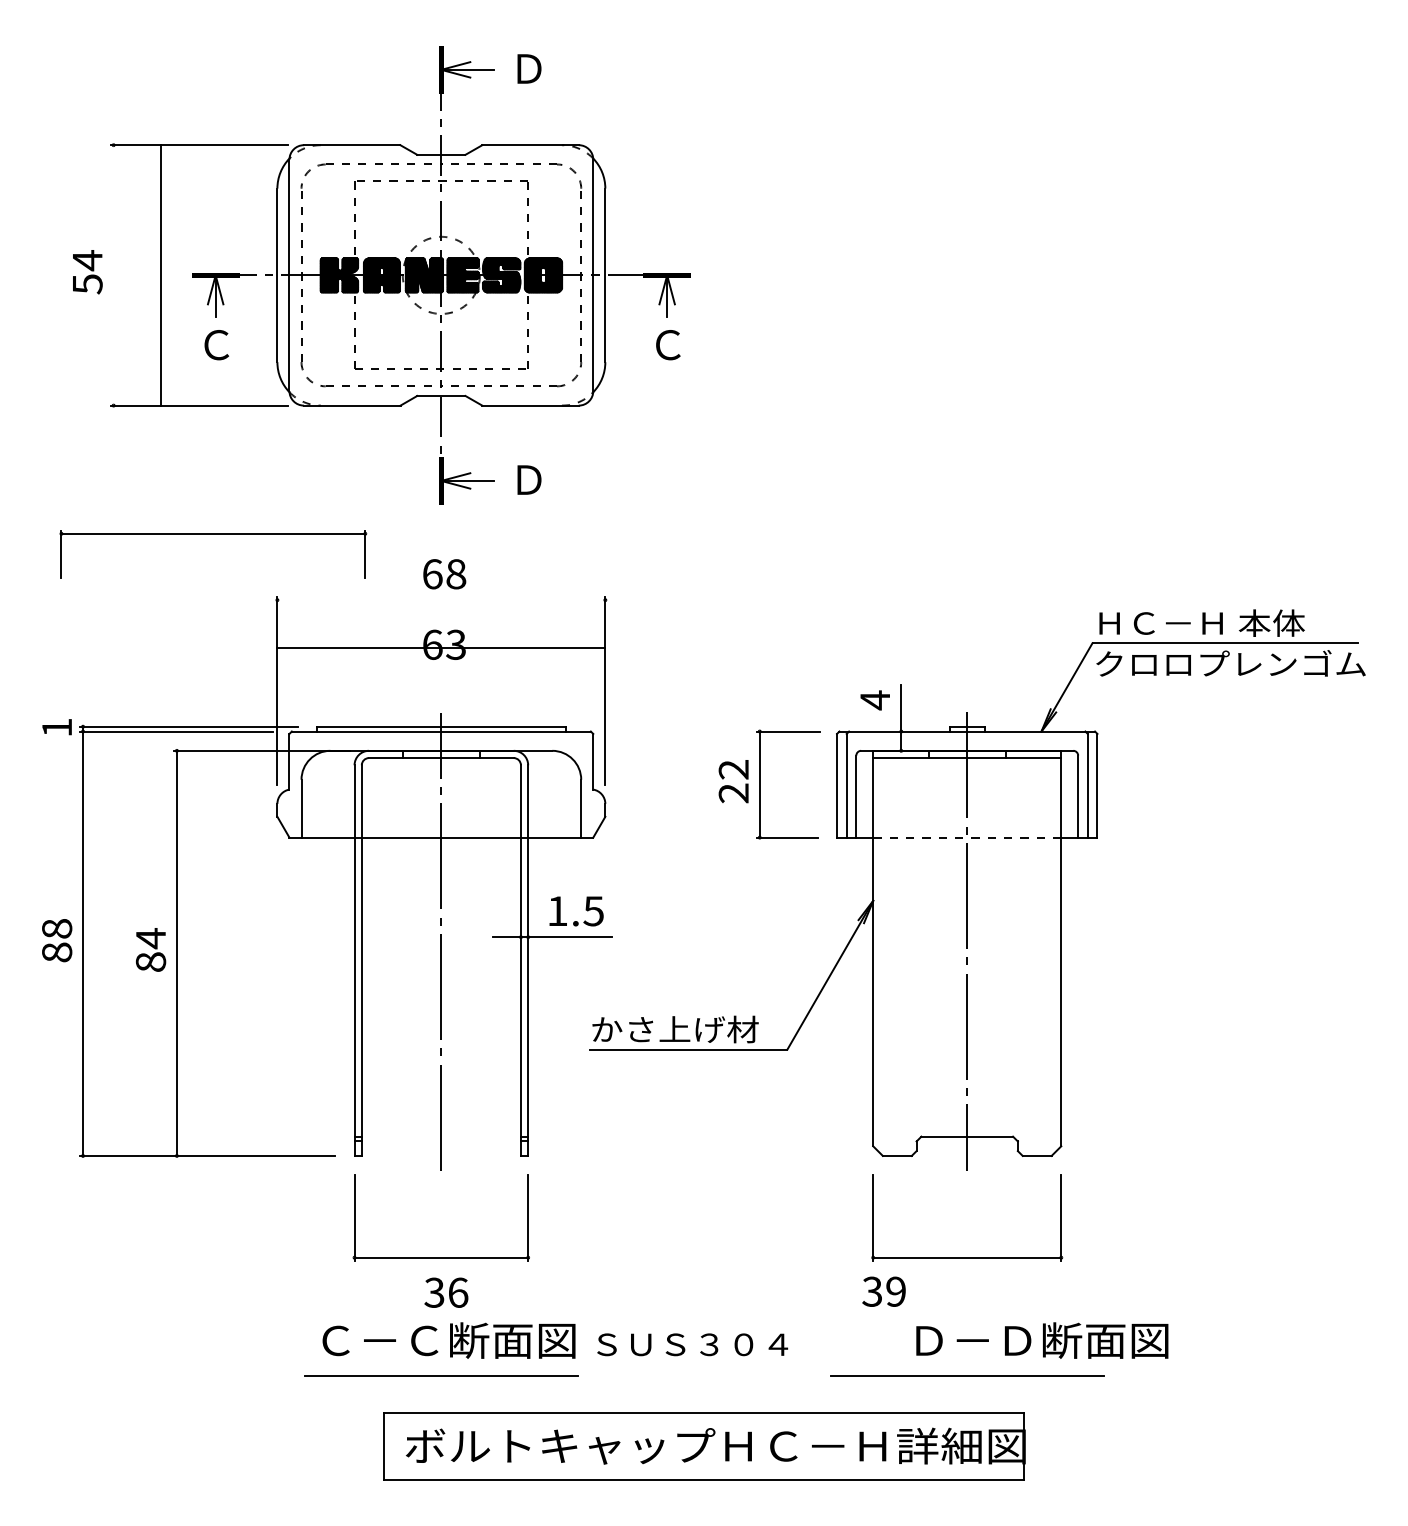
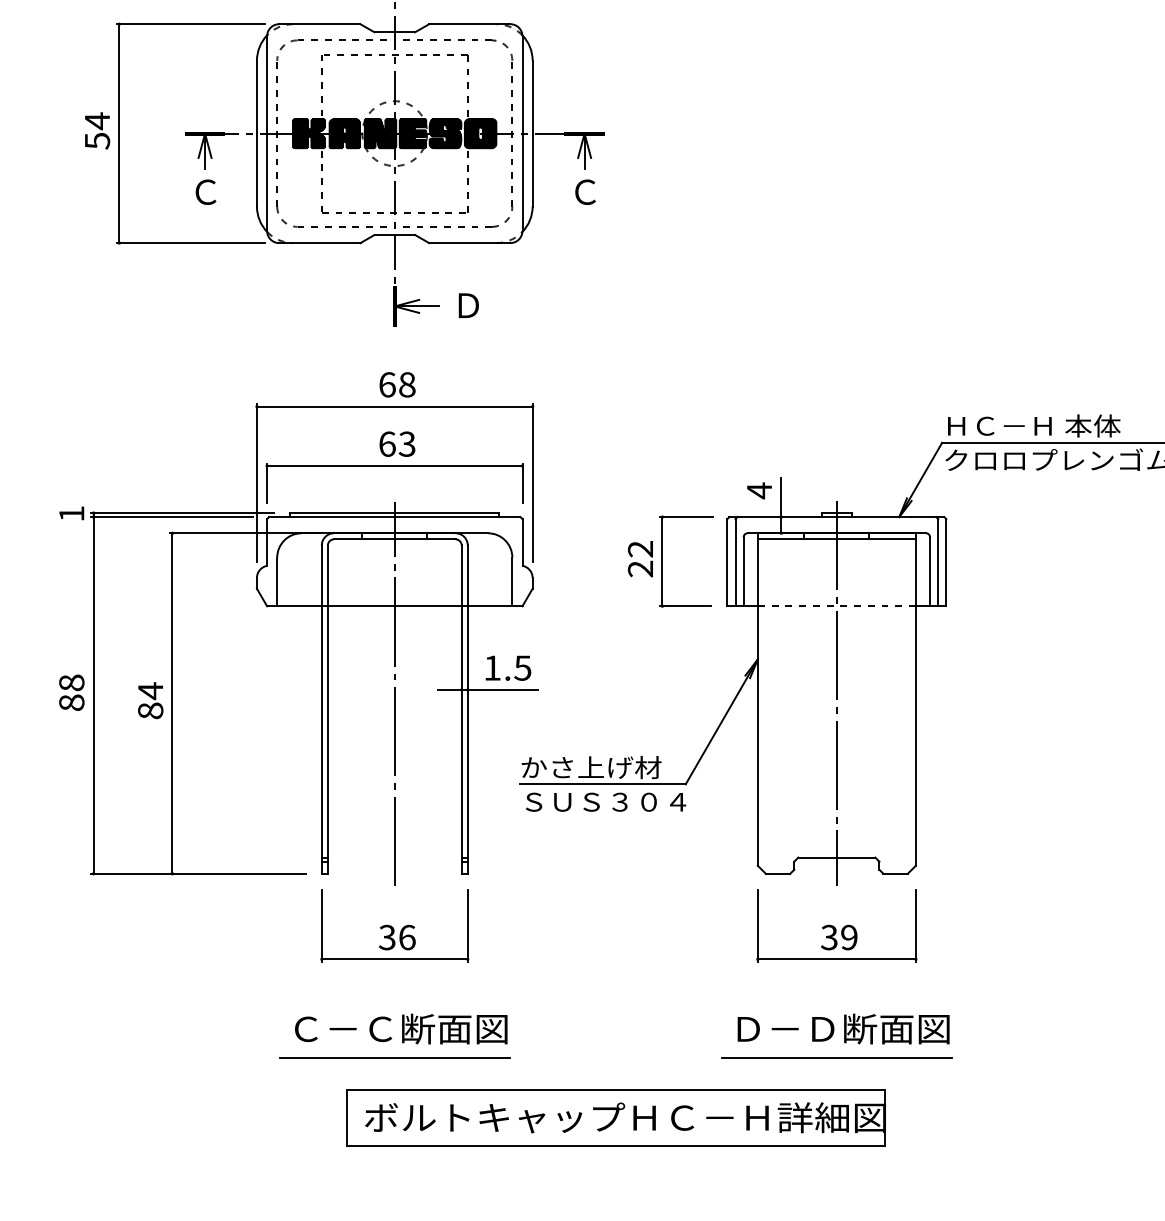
line: (160, 275) -> (119, 133), moved
part: (213, 534) -> (394, 466), moved
line: (441, 648) -> (394, 406), moved
text: (883, 1291) -> (838, 937), moved
text: (446, 1292) -> (397, 937), moved
text: (1042, 1340) -> (843, 1028), moved
text: (692, 1344) -> (605, 802), moved

